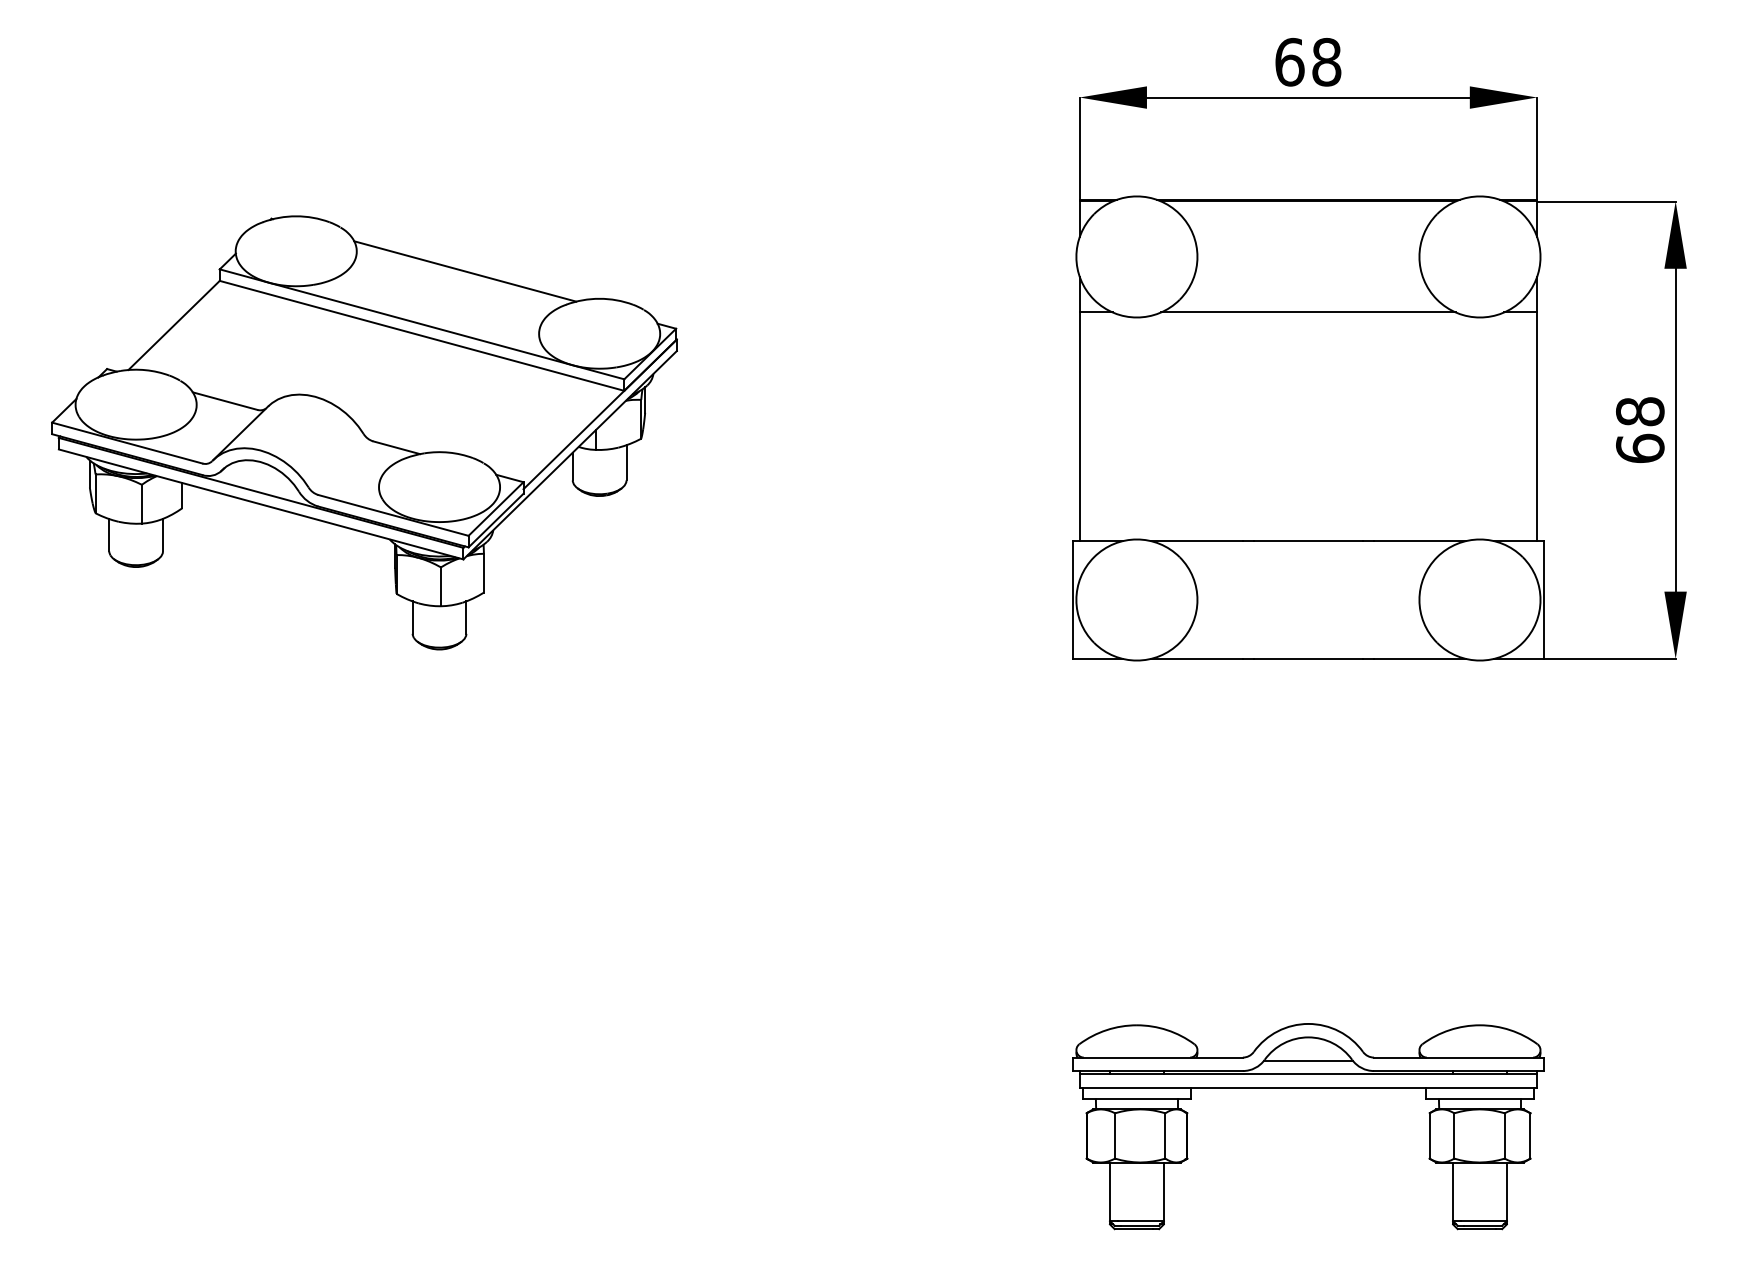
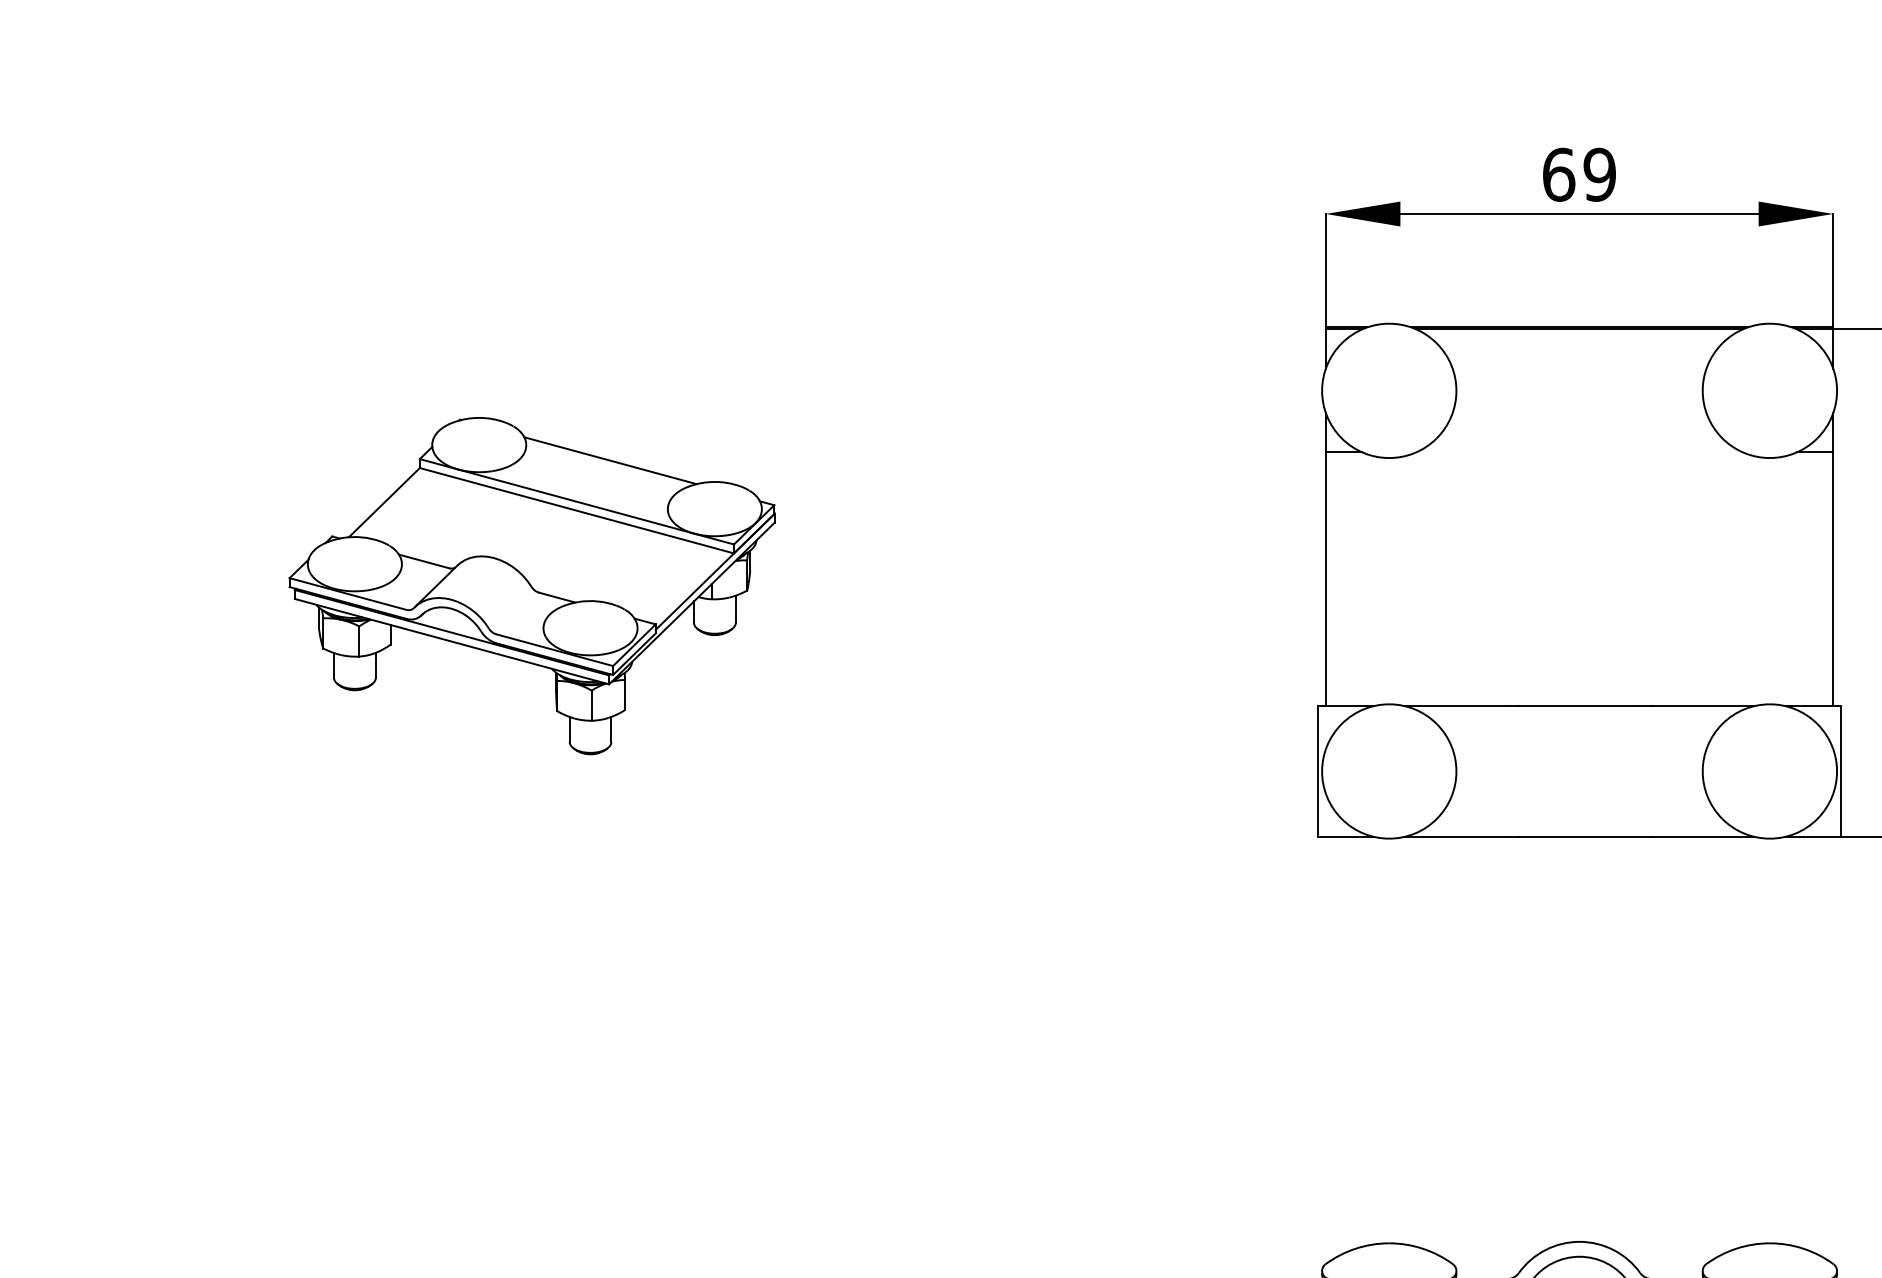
text: (1326, 62) -> (1599, 175), 68 -> 69
line: (1308, 312) -> (1579, 452), removed
part: (364, 432) -> (532, 585), size x0.7

